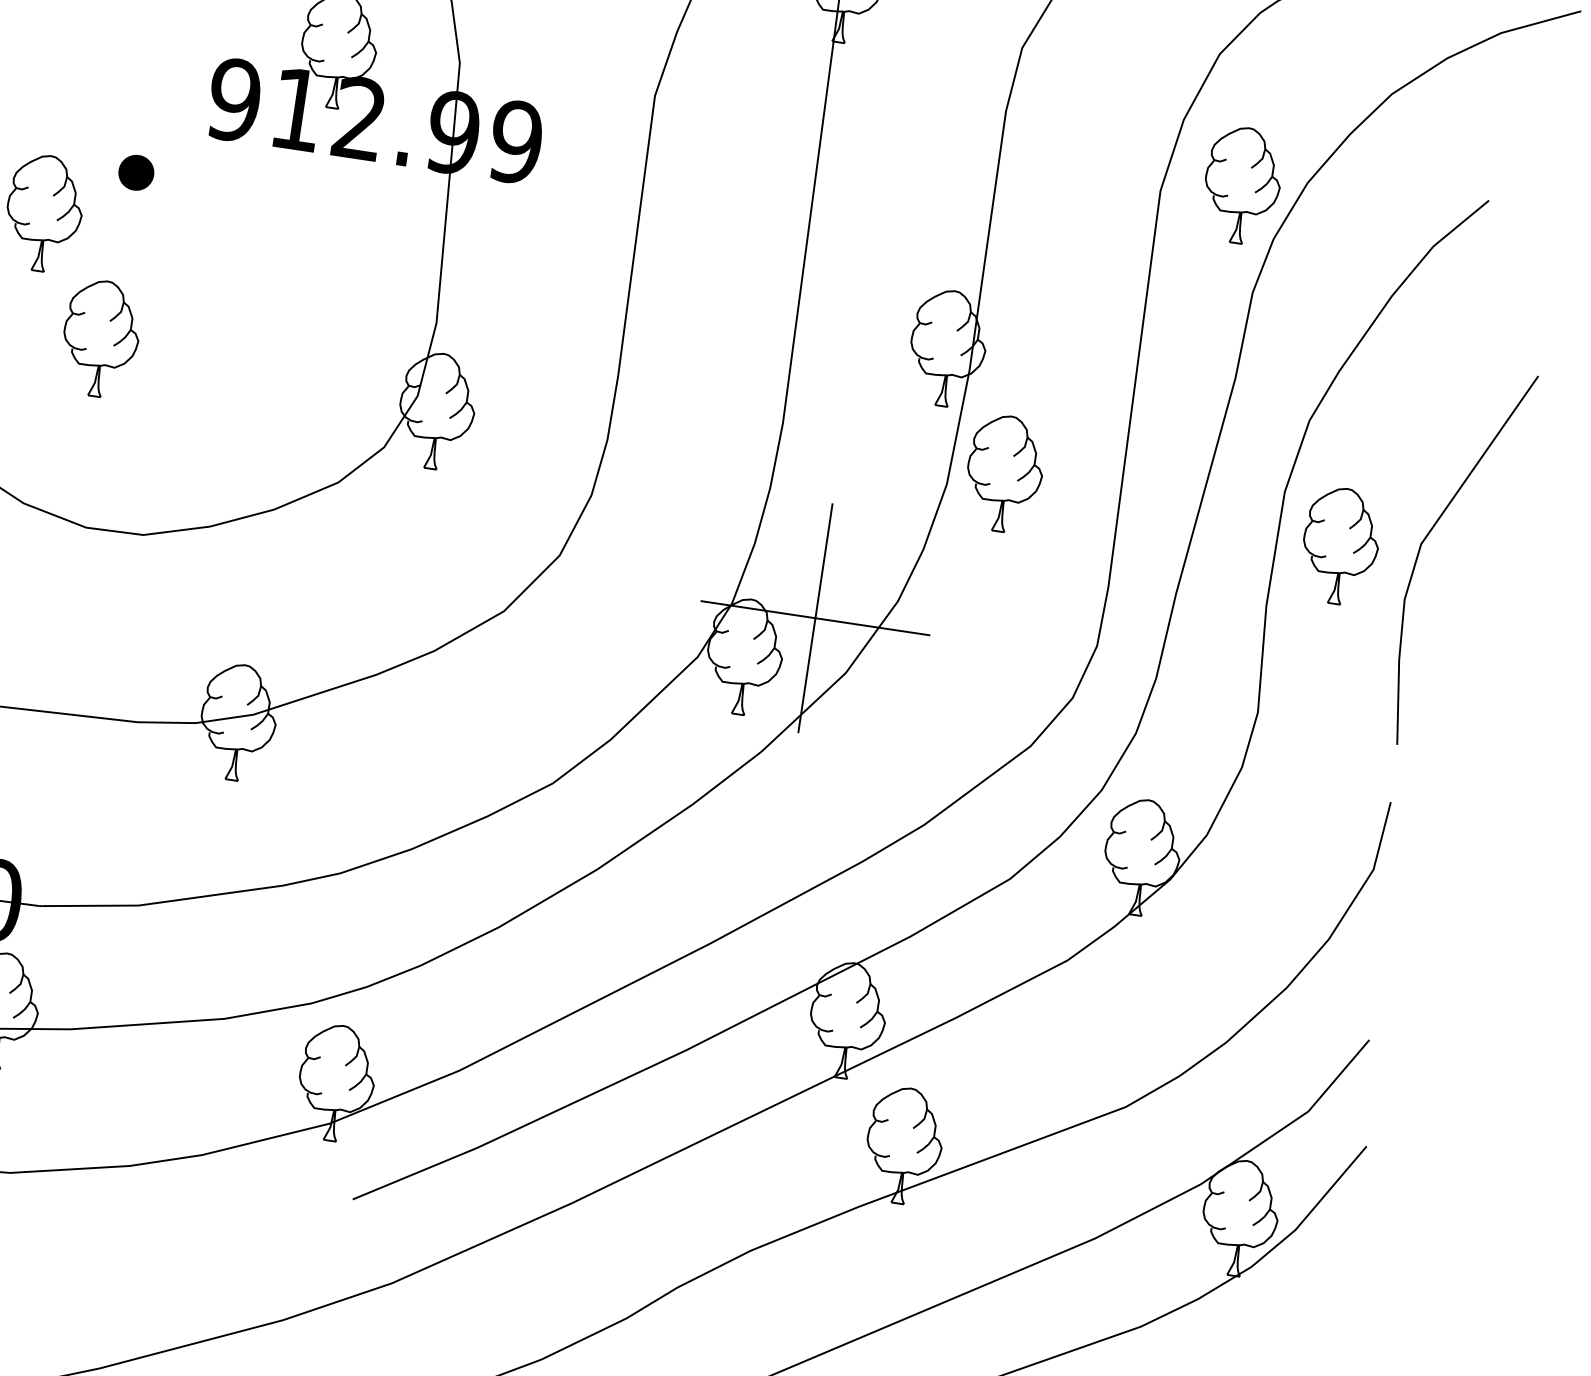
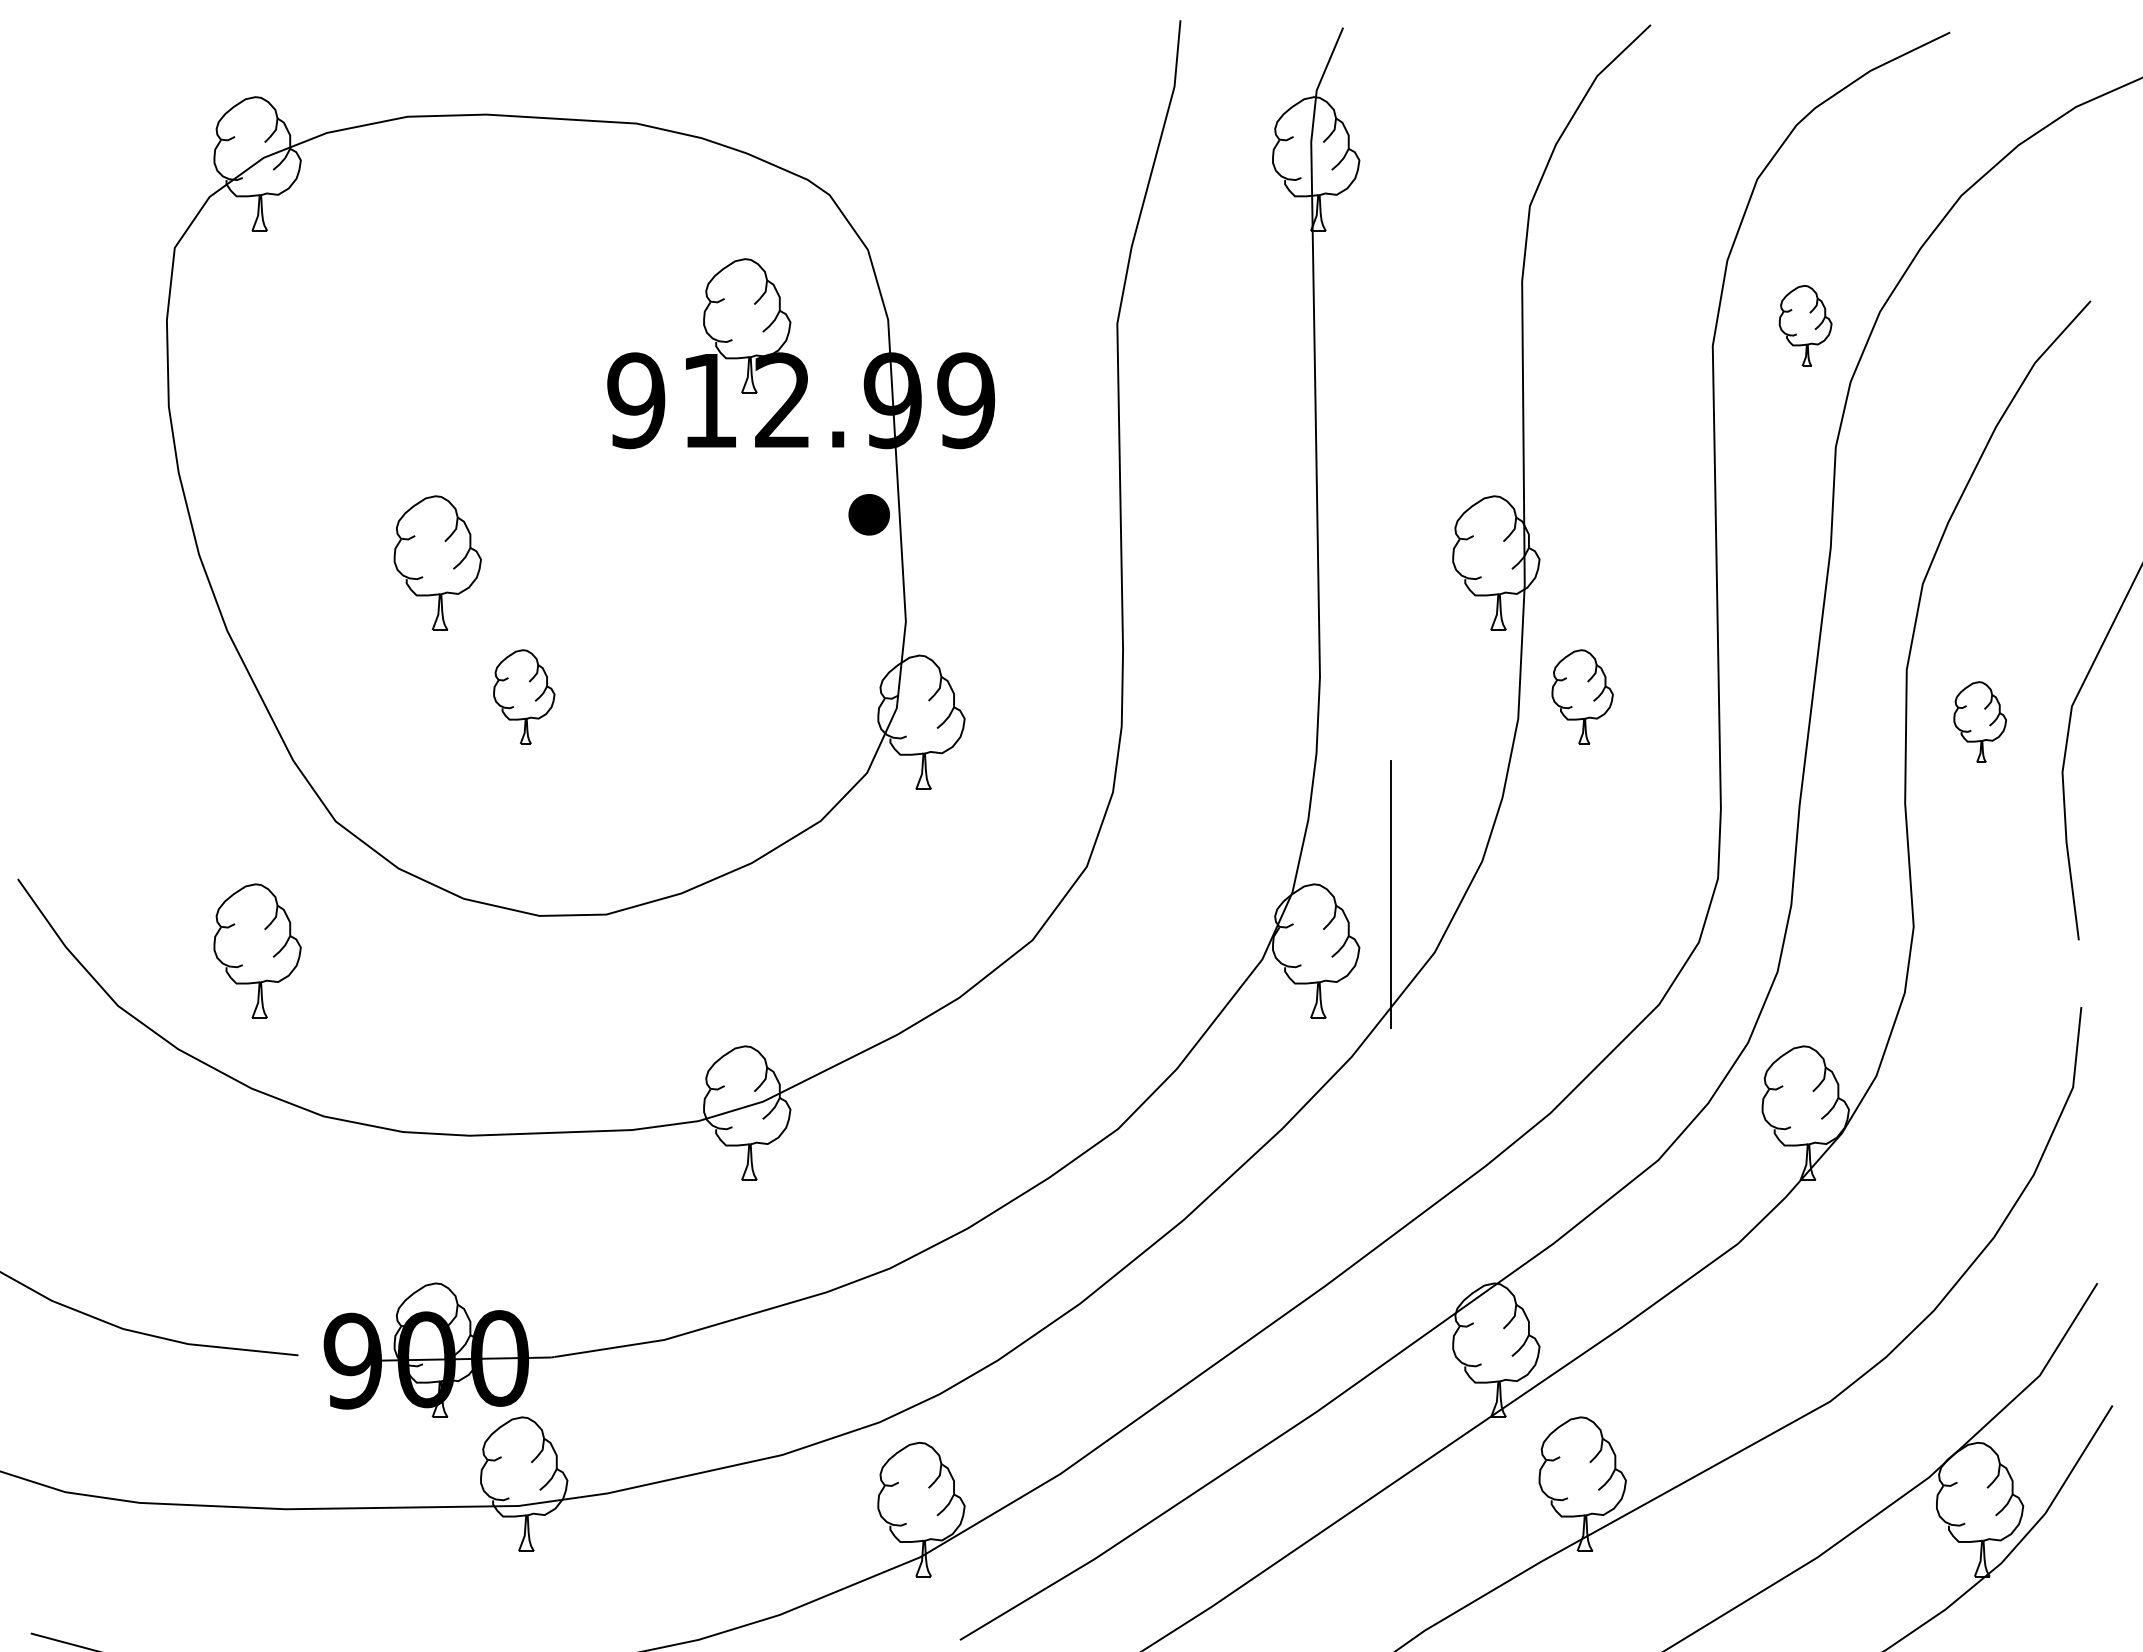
part: (135, 172) -> (868, 514), moved
part: (1242, 185) -> (1805, 325), size x0.6
part: (101, 338) -> (524, 696), size x0.7
part: (1004, 473) -> (1582, 696), size x0.7
part: (1341, 545) -> (1980, 721), size x0.6
line: (815, 617) -> (1390, 894), removed

